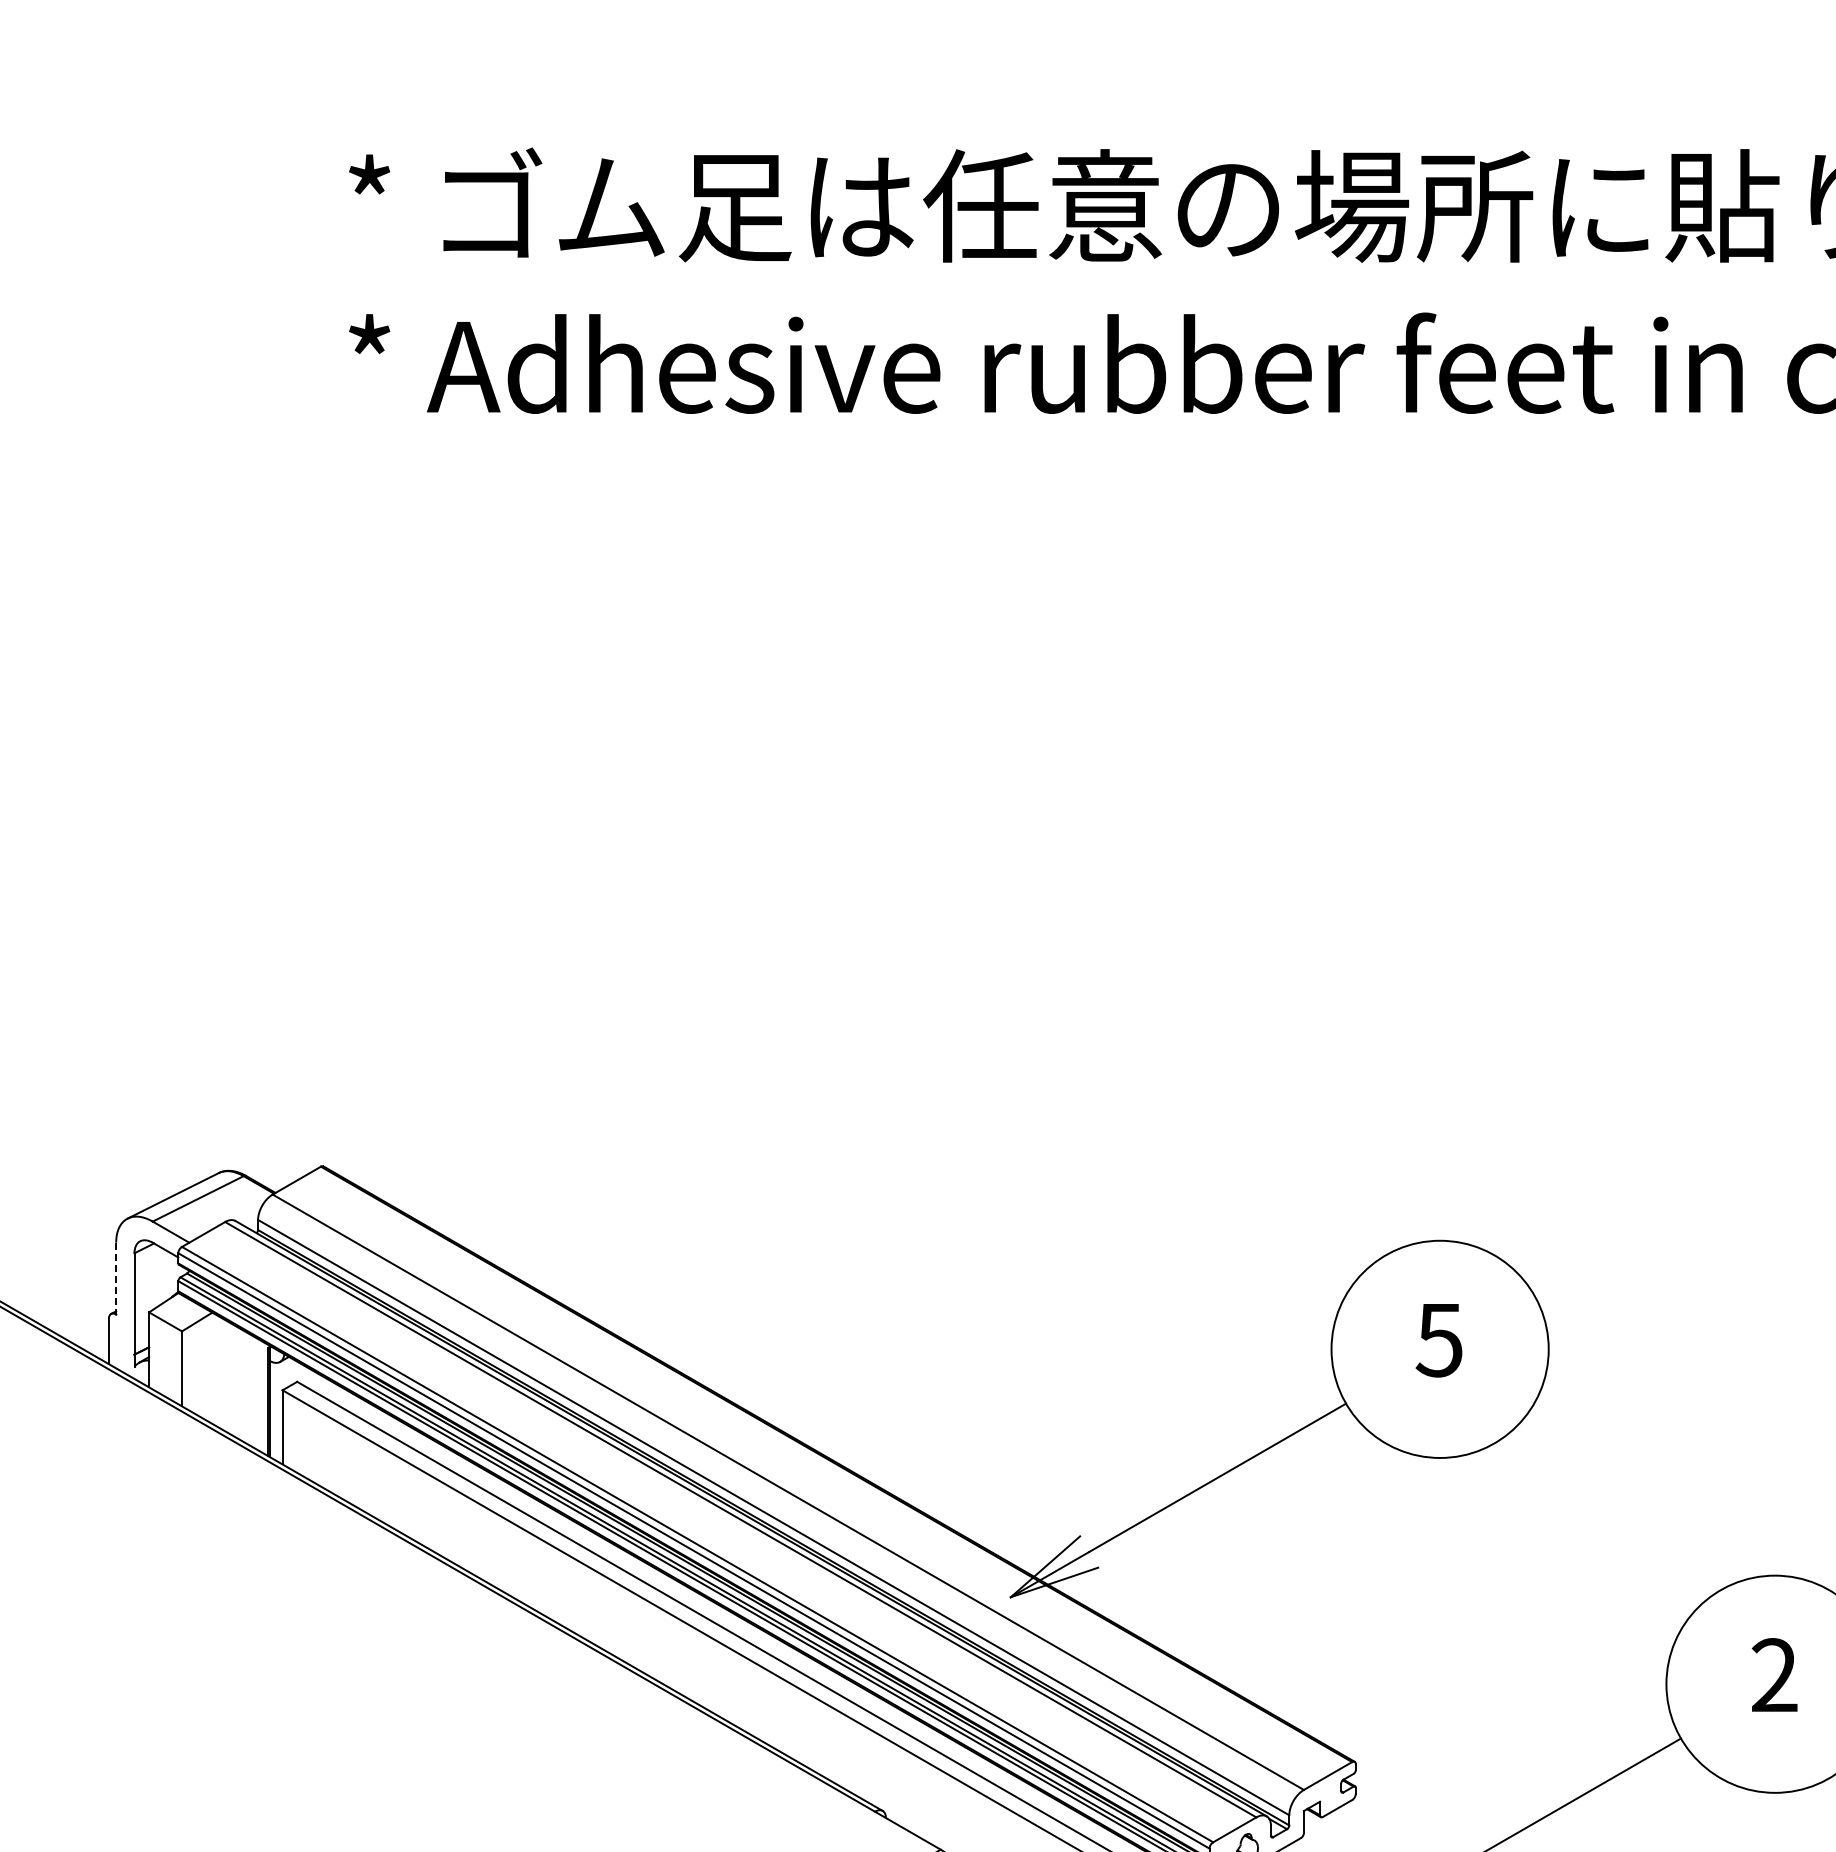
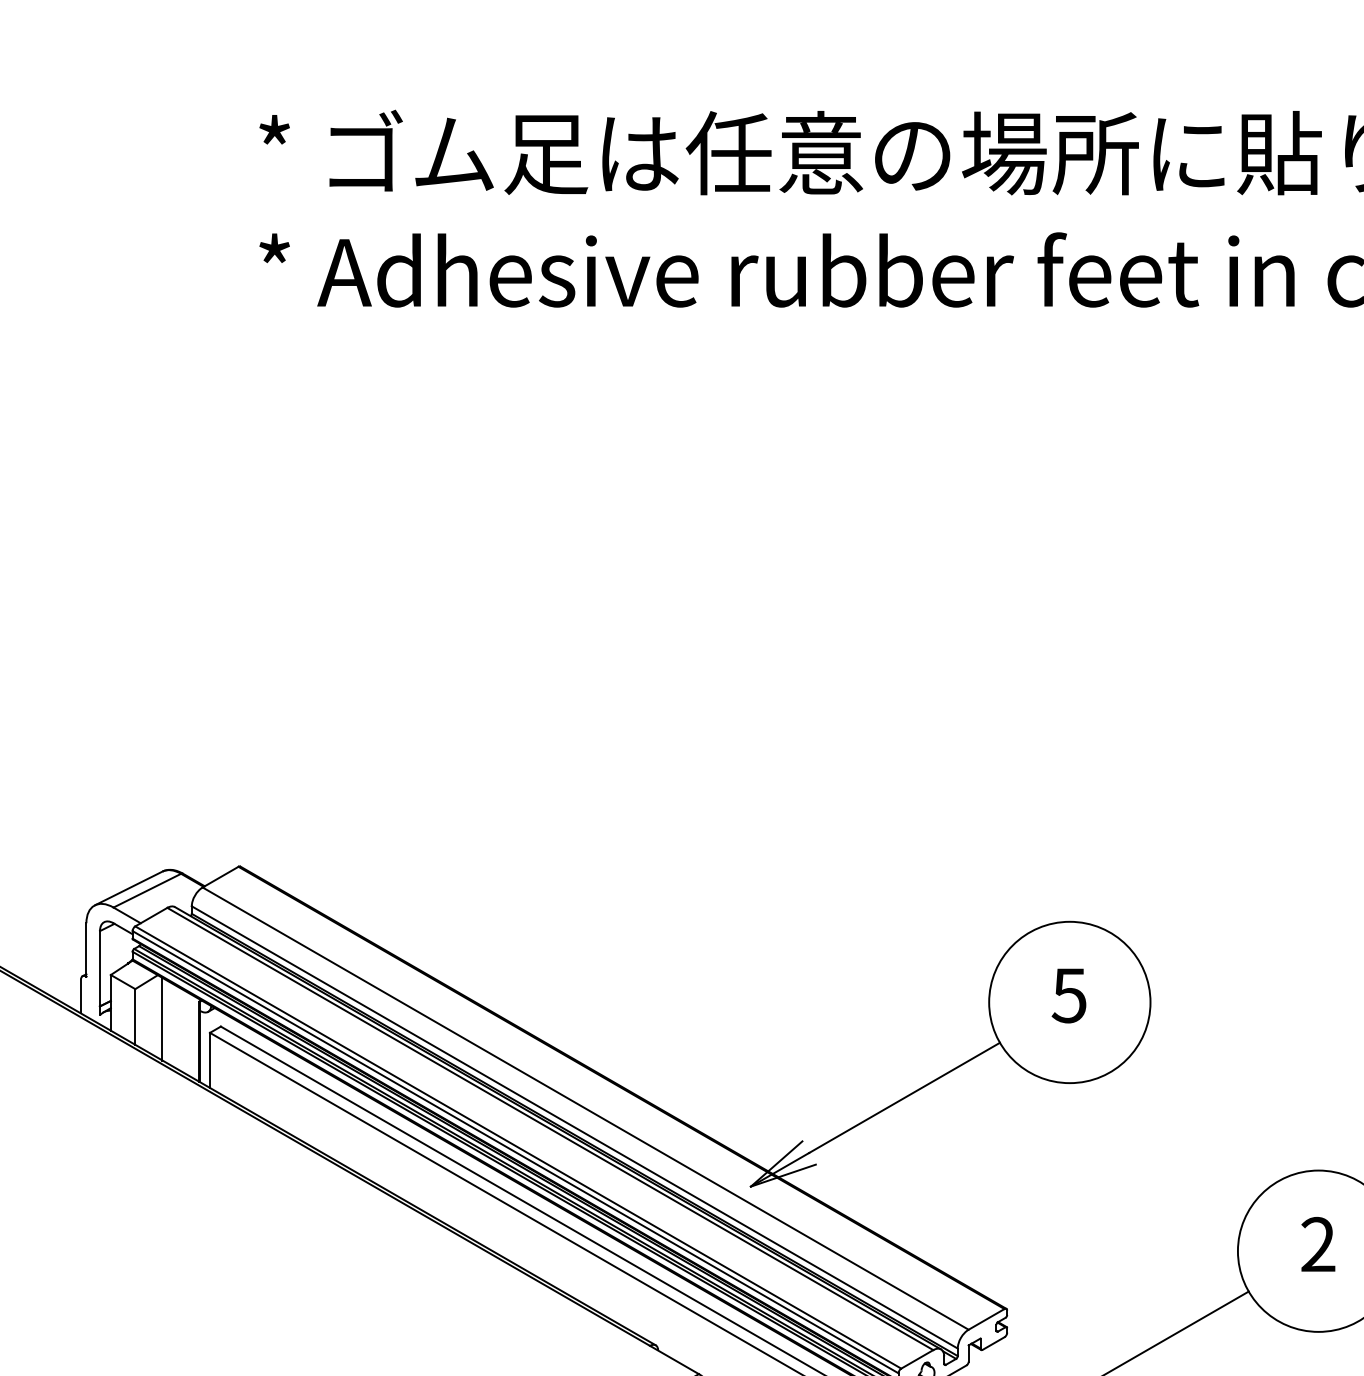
line: (116, 1278) -> (86, 949), dashed -> solid
line: (218, 1371) -> (162, 1018), added

